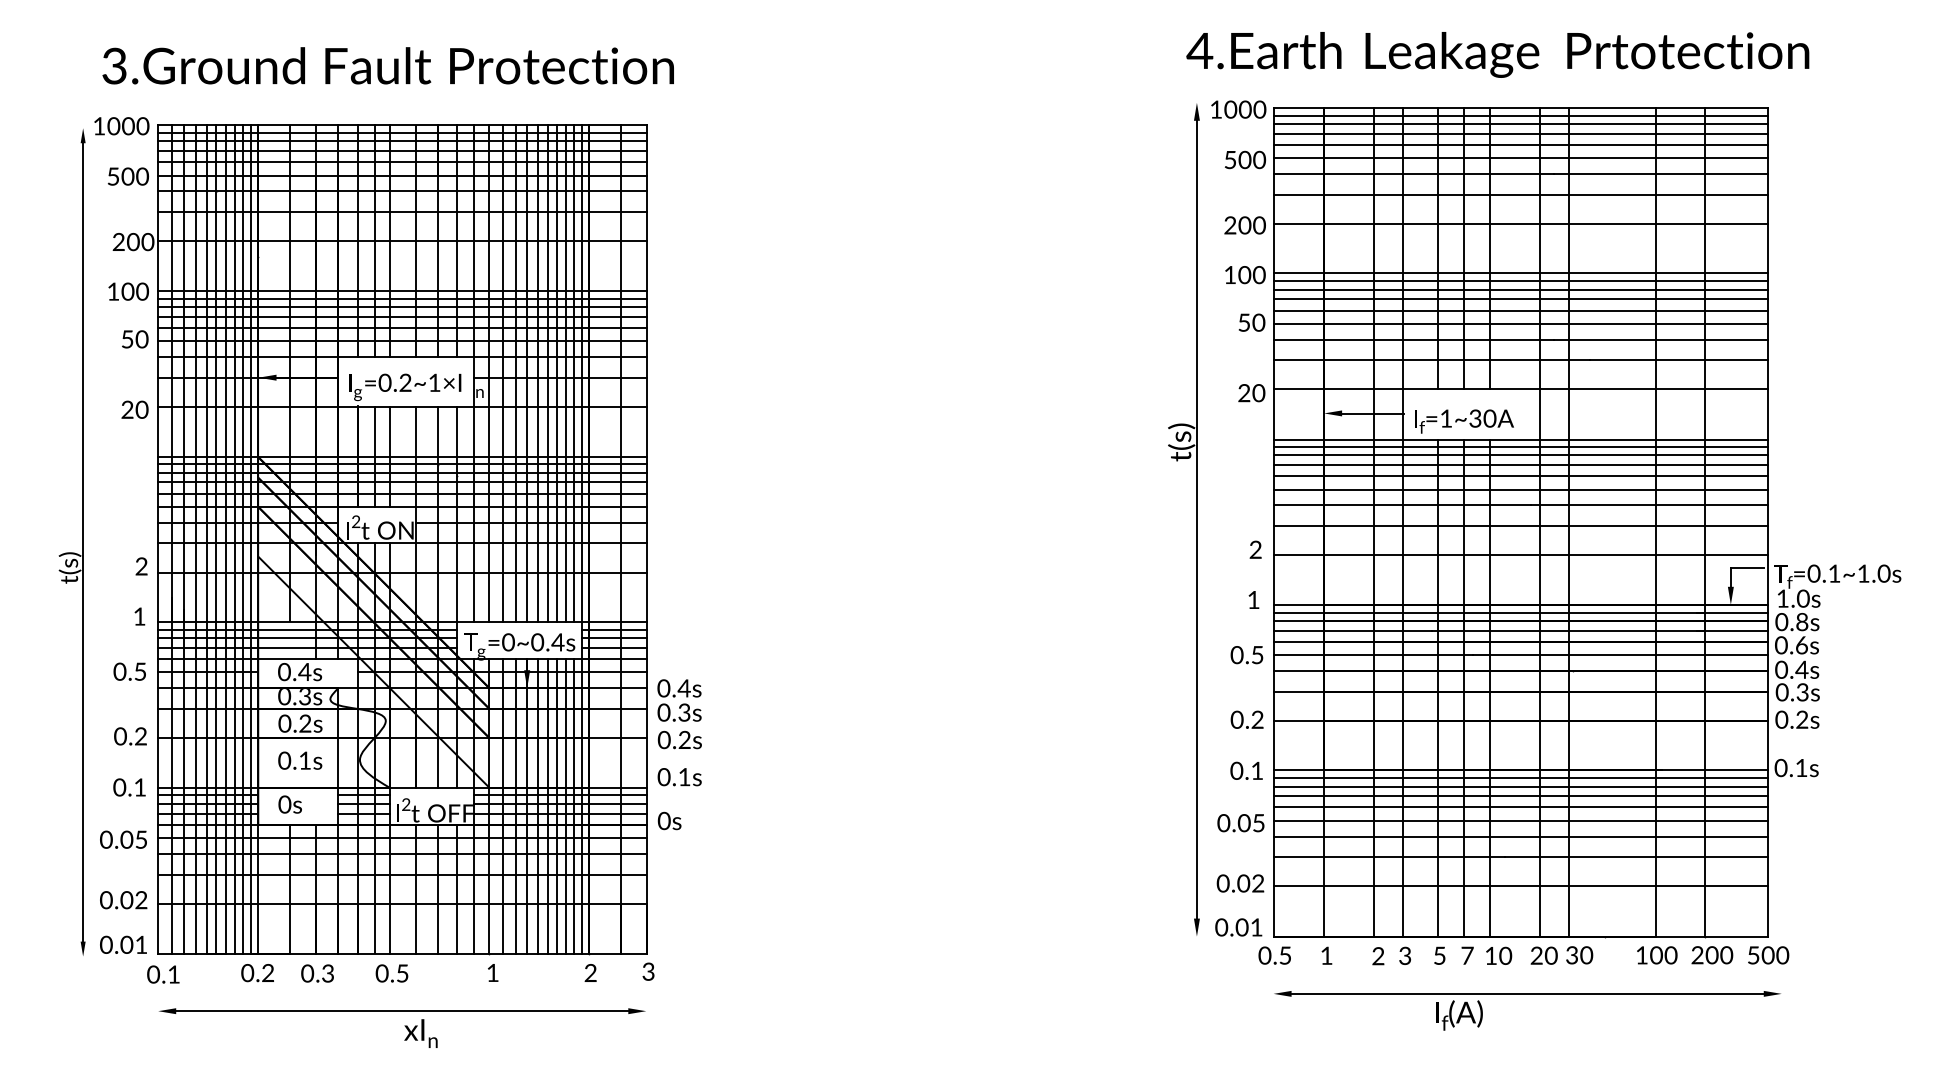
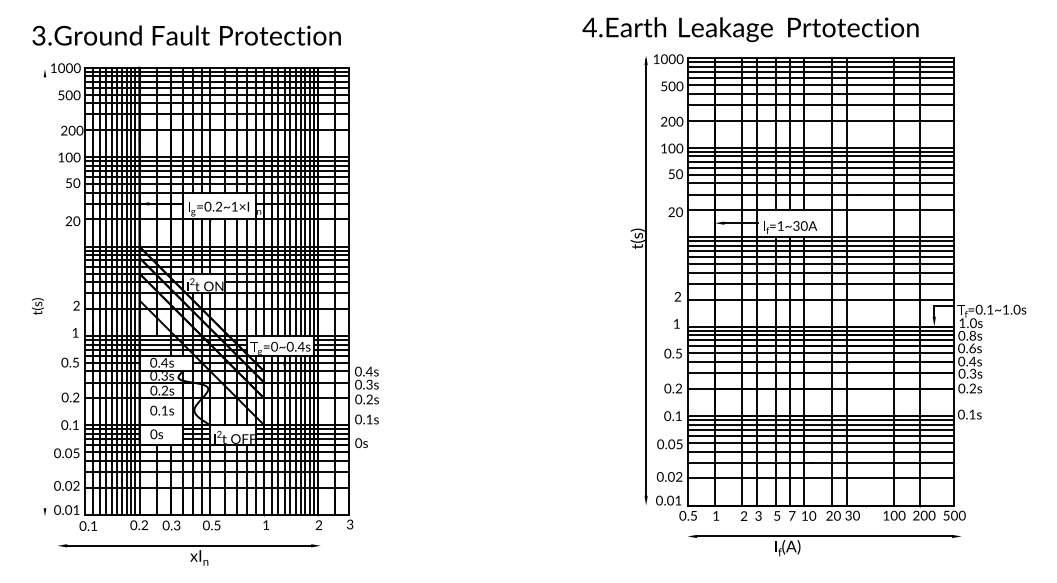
text: (1497, 54) -> (750, 29), moved
text: (387, 65) -> (186, 35), moved
line: (82, 541) -> (44, 292), removed
part: (402, 1027) -> (189, 554), moved

